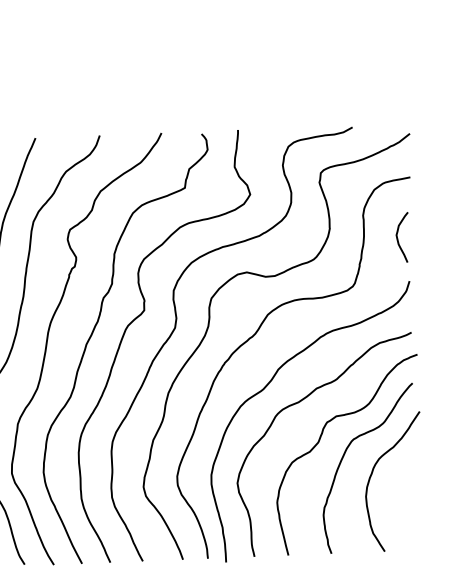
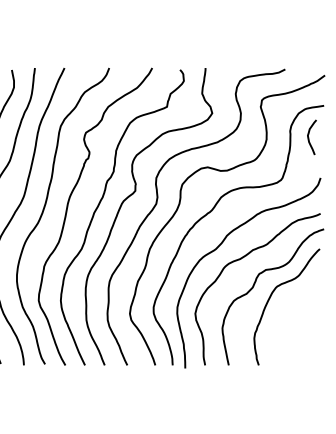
curve: (398, 237) -> (309, 137), moved
curve: (373, 473) -> (290, 310), removed

